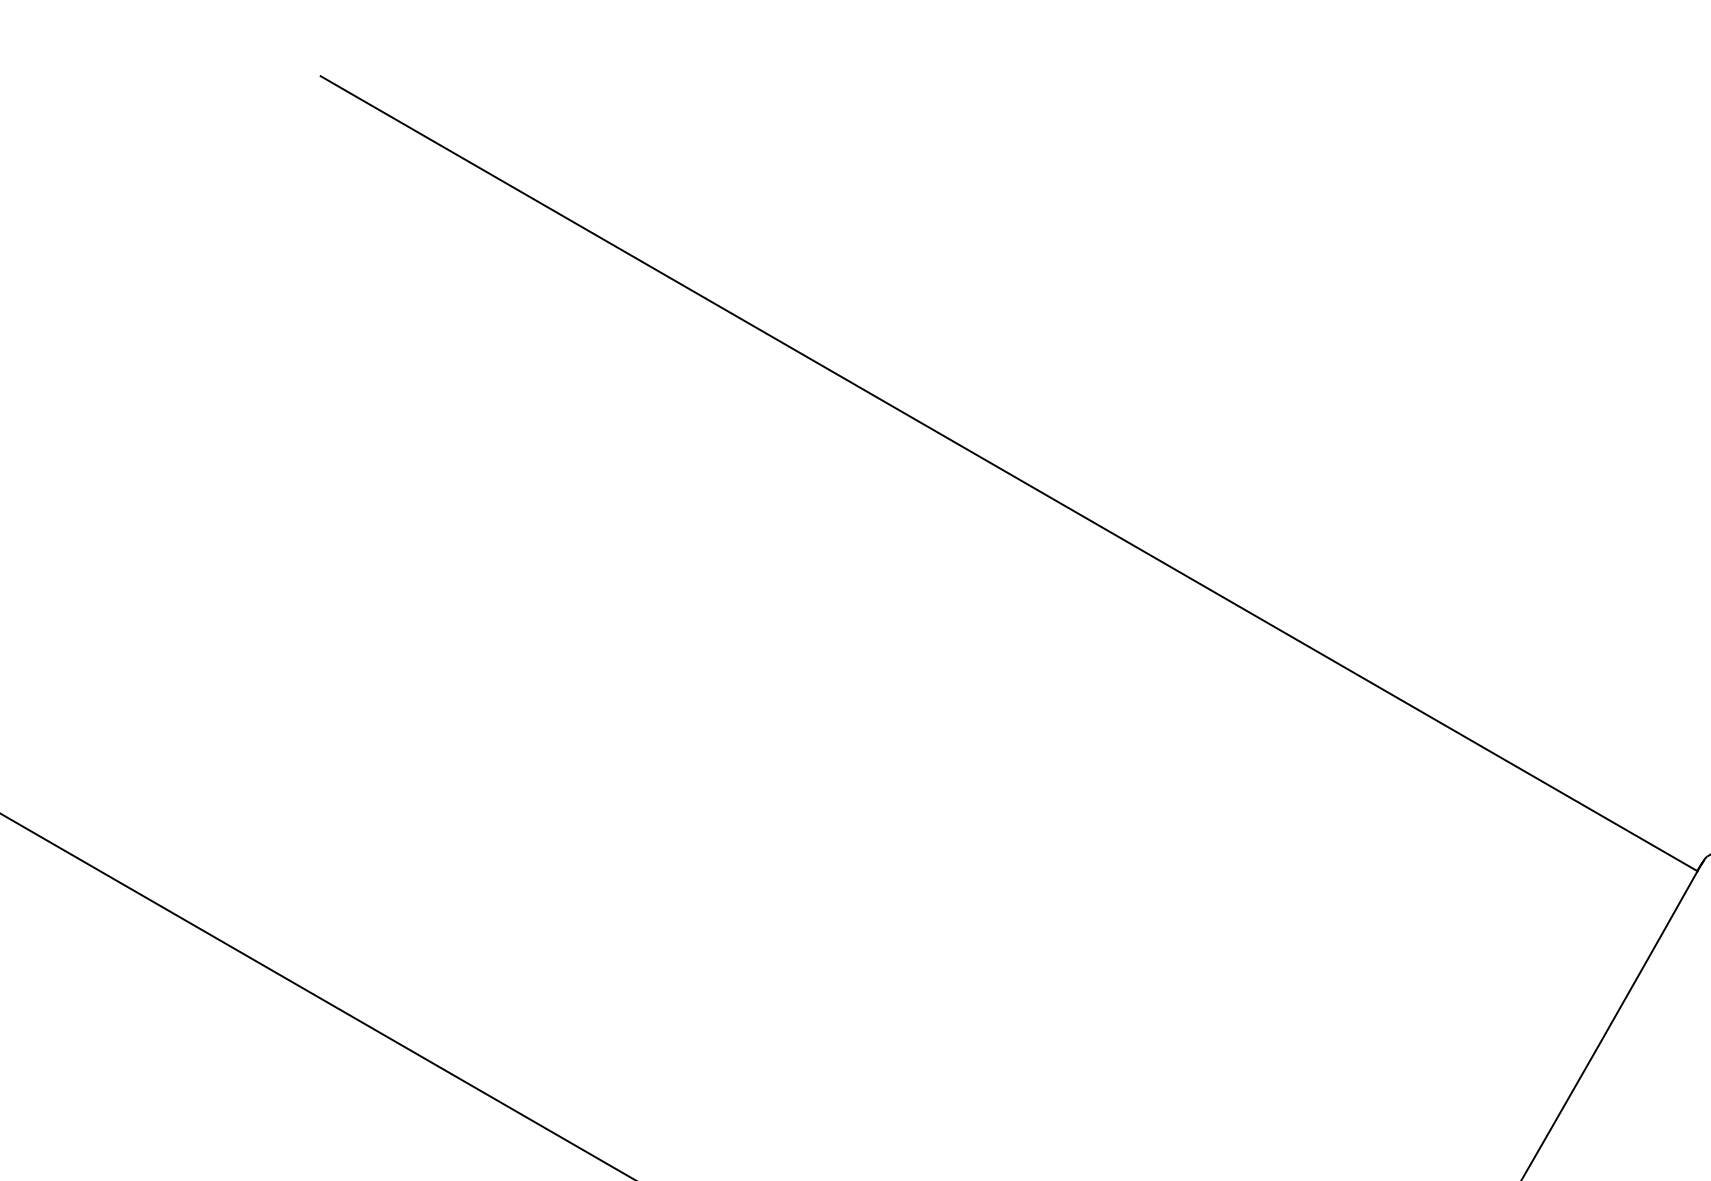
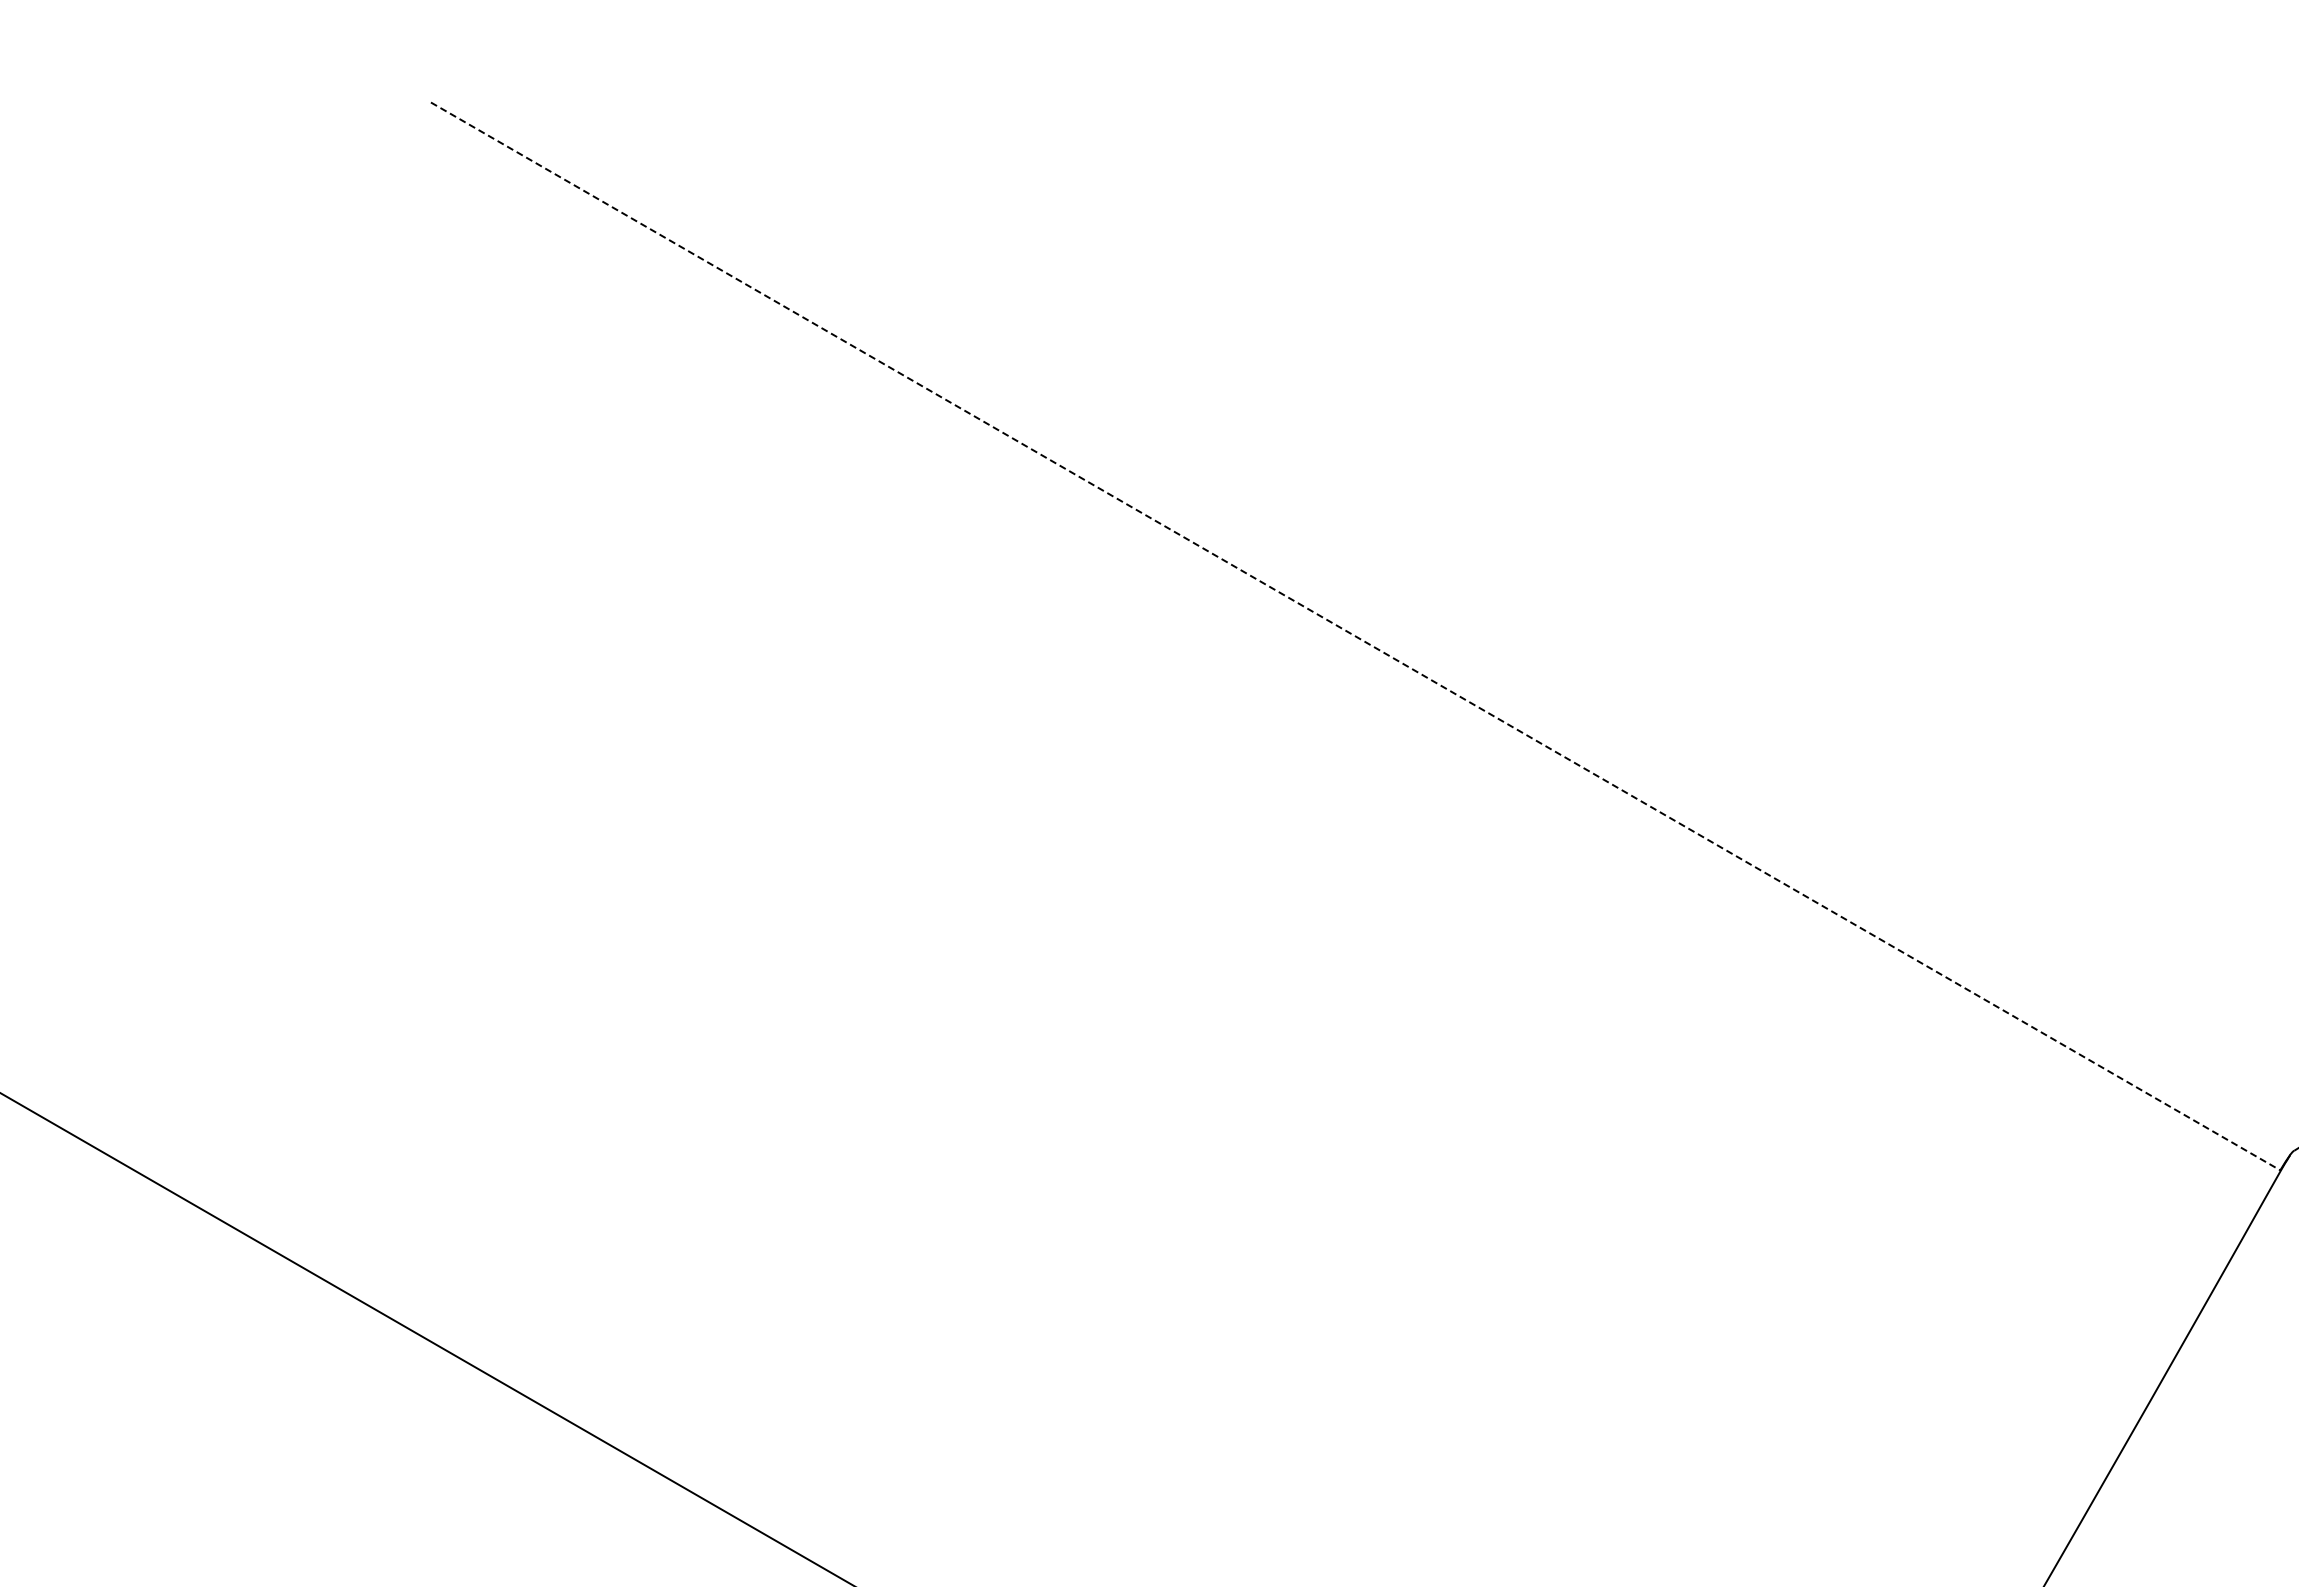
line: (1009, 473) -> (1356, 636), solid -> dashed

